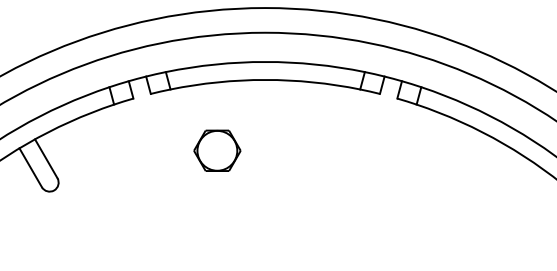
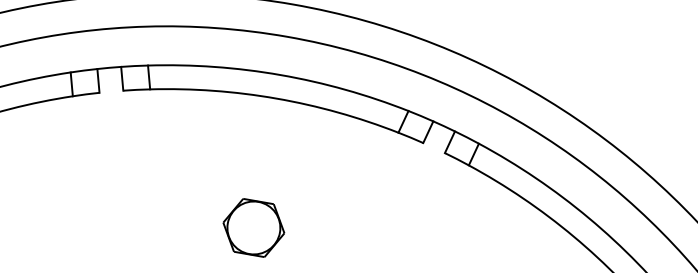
part: (217, 150) -> (254, 227), moved

